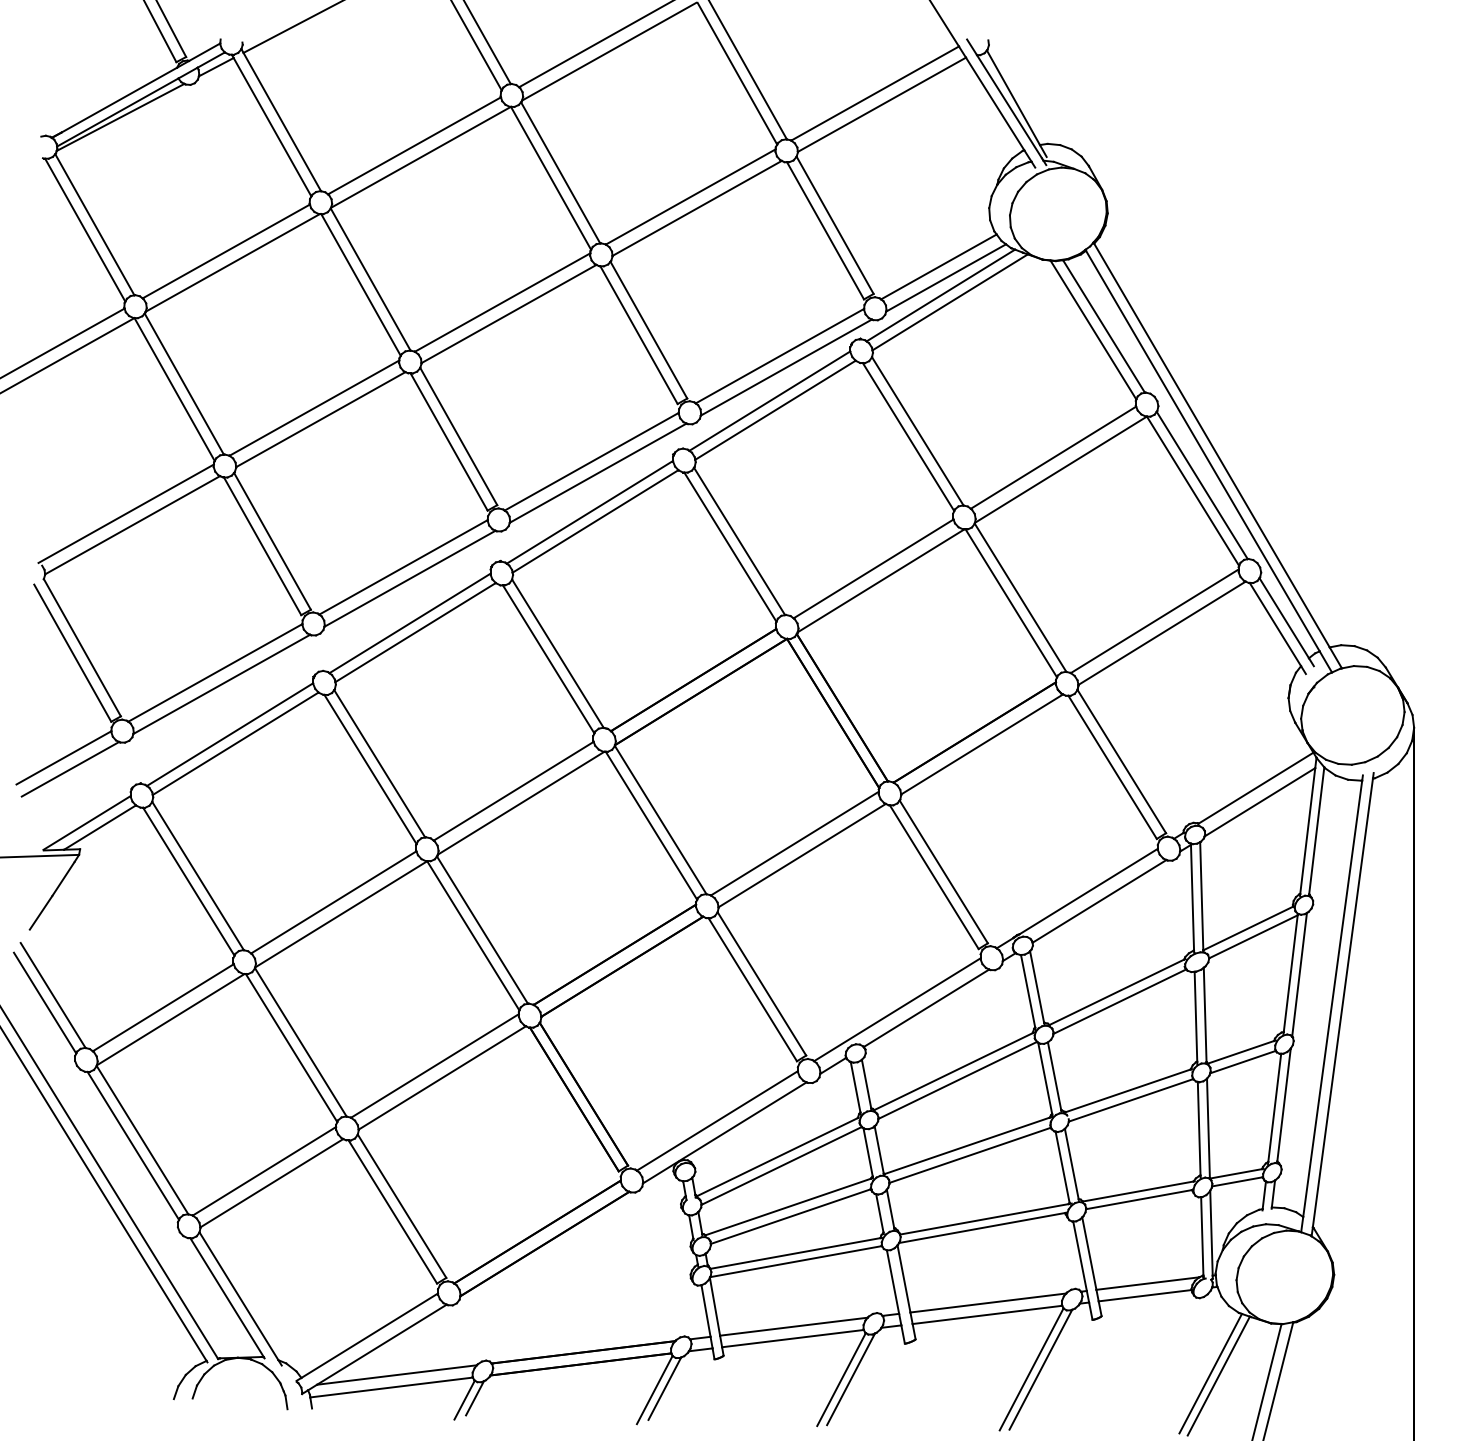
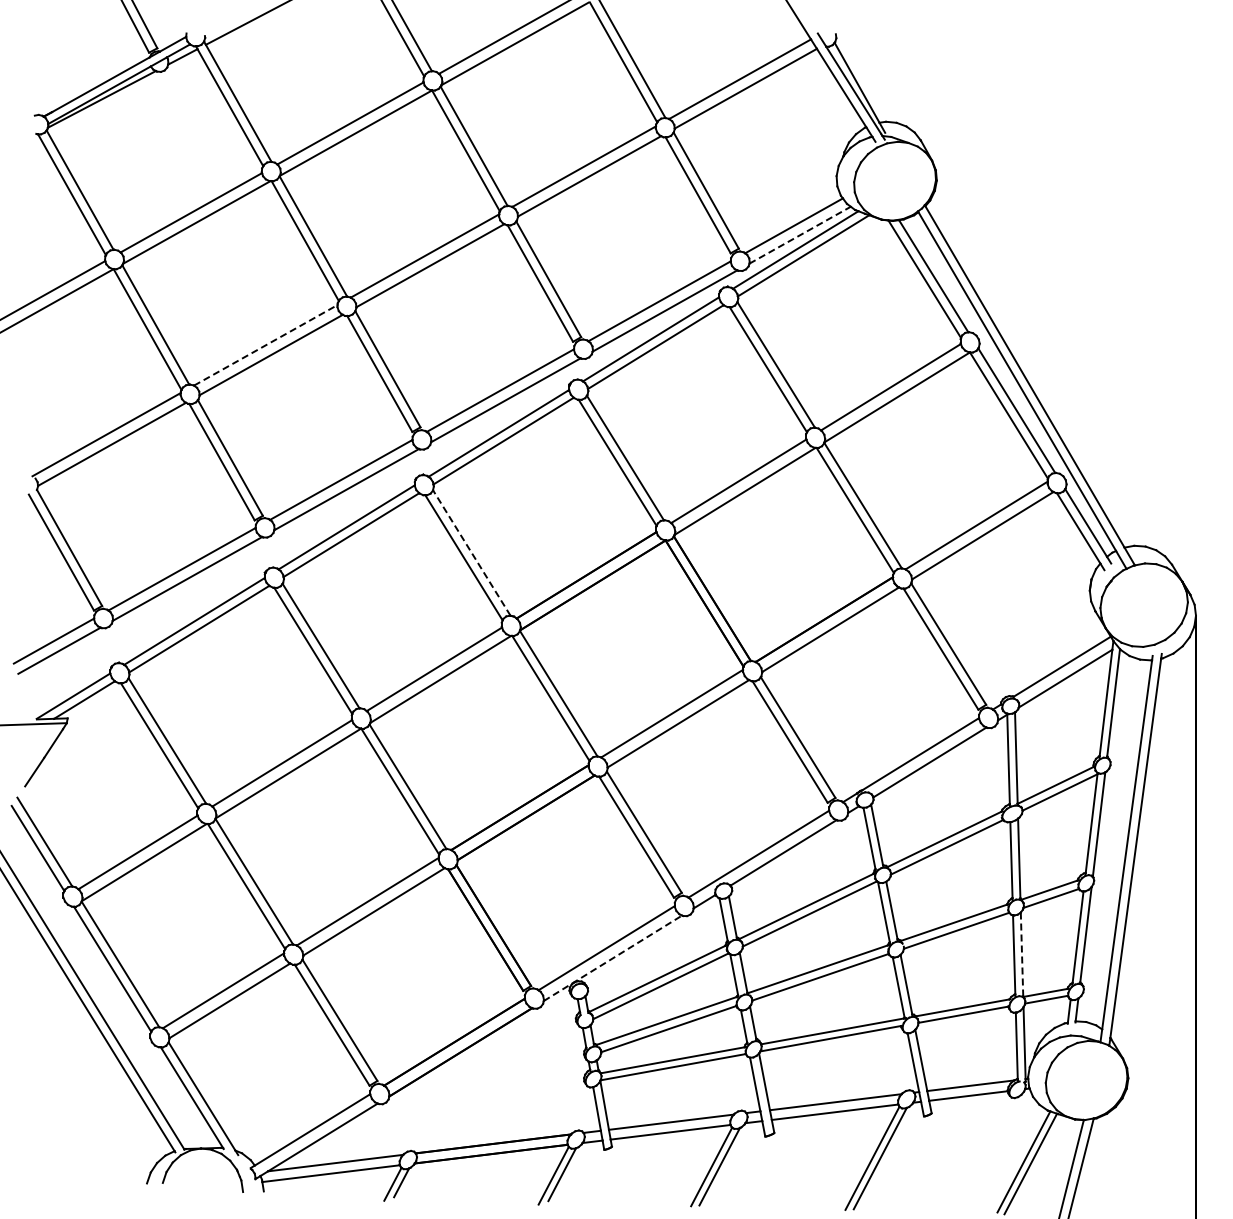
line: (946, 277) -> (800, 234), solid -> dashed
line: (315, 408) -> (266, 345), solid -> dashed
line: (557, 654) -> (471, 553), solid -> dashed
line: (1209, 1129) -> (1022, 955), solid -> dashed
line: (725, 1133) -> (613, 958), solid -> dashed

